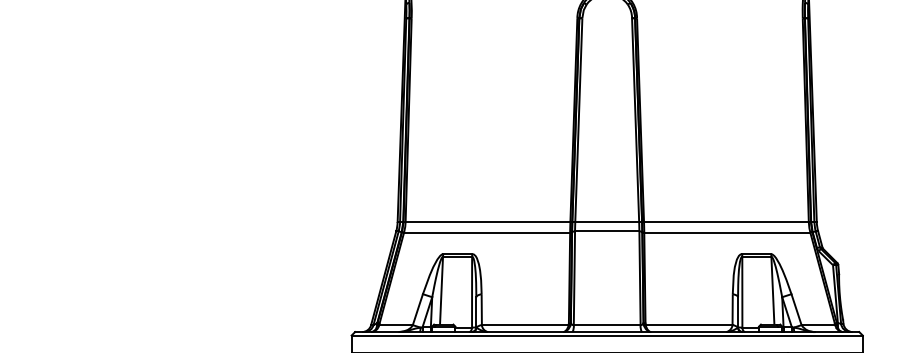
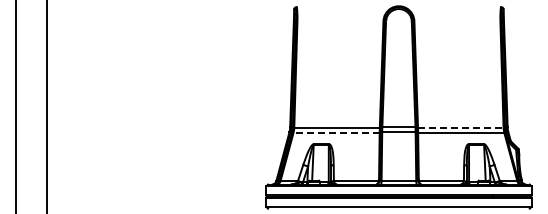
line: (725, 222) -> (460, 127), solid -> dashed
line: (486, 231) -> (336, 132), solid -> dashed

